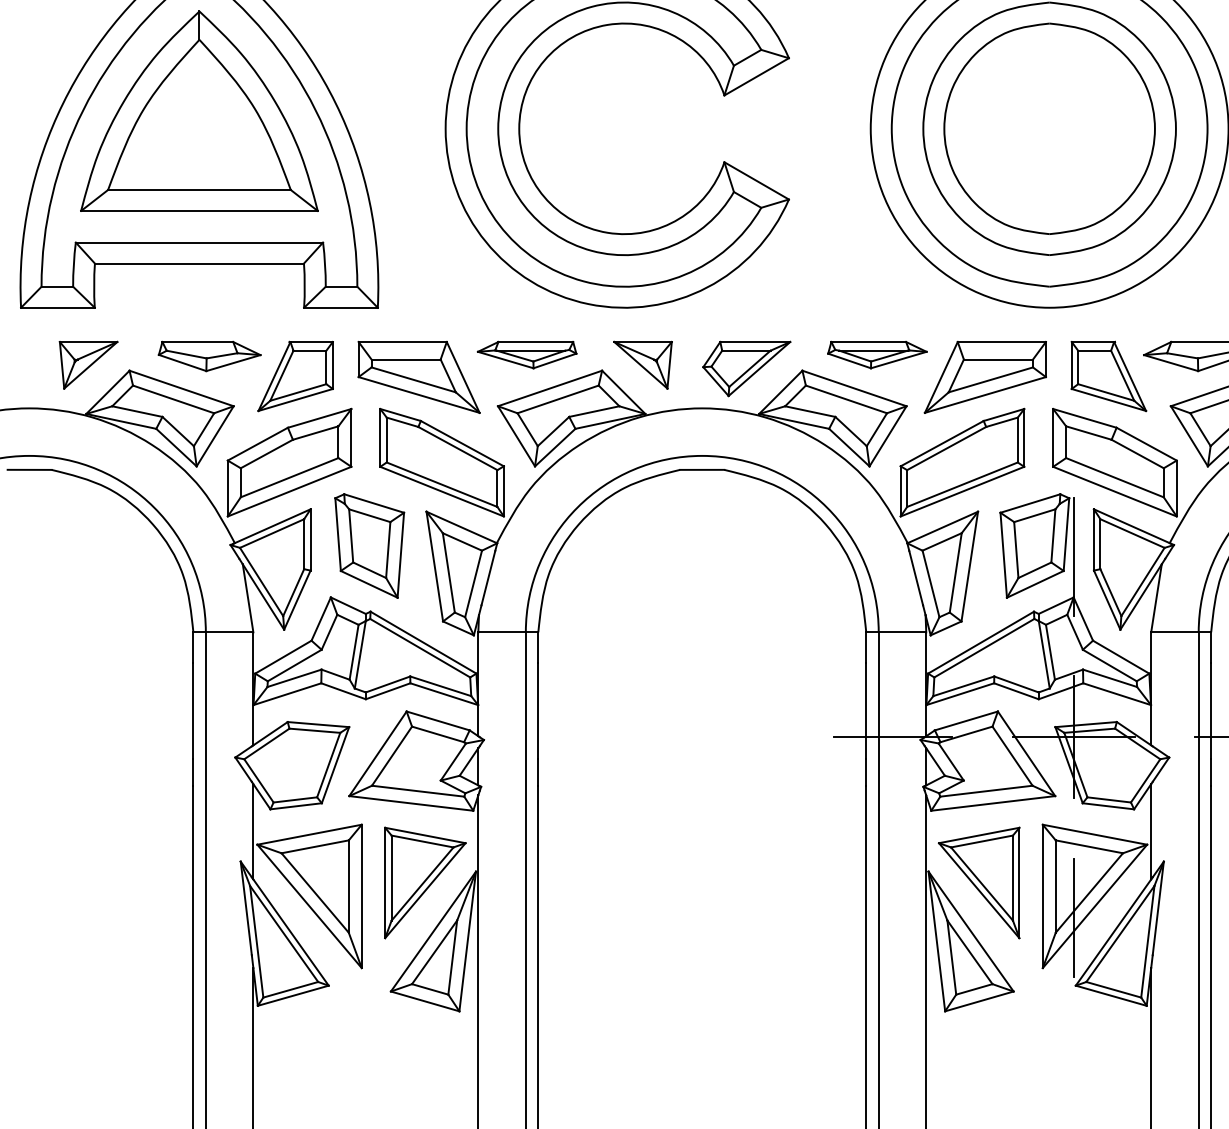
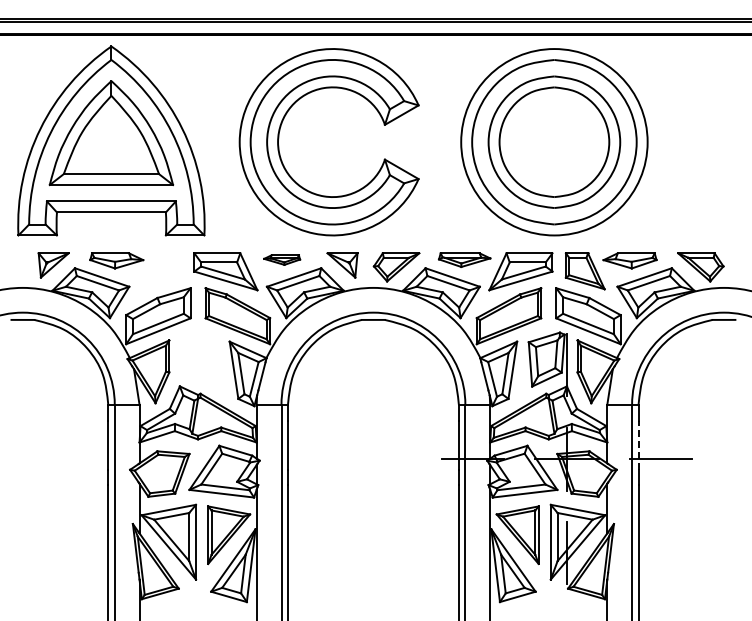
part: (525, 353) -> (281, 259), size x0.7
part: (295, 376) -> (161, 271), removed
part: (370, 545) -> (200, 359), removed
line: (1211, 710) -> (638, 445), solid -> dashed

